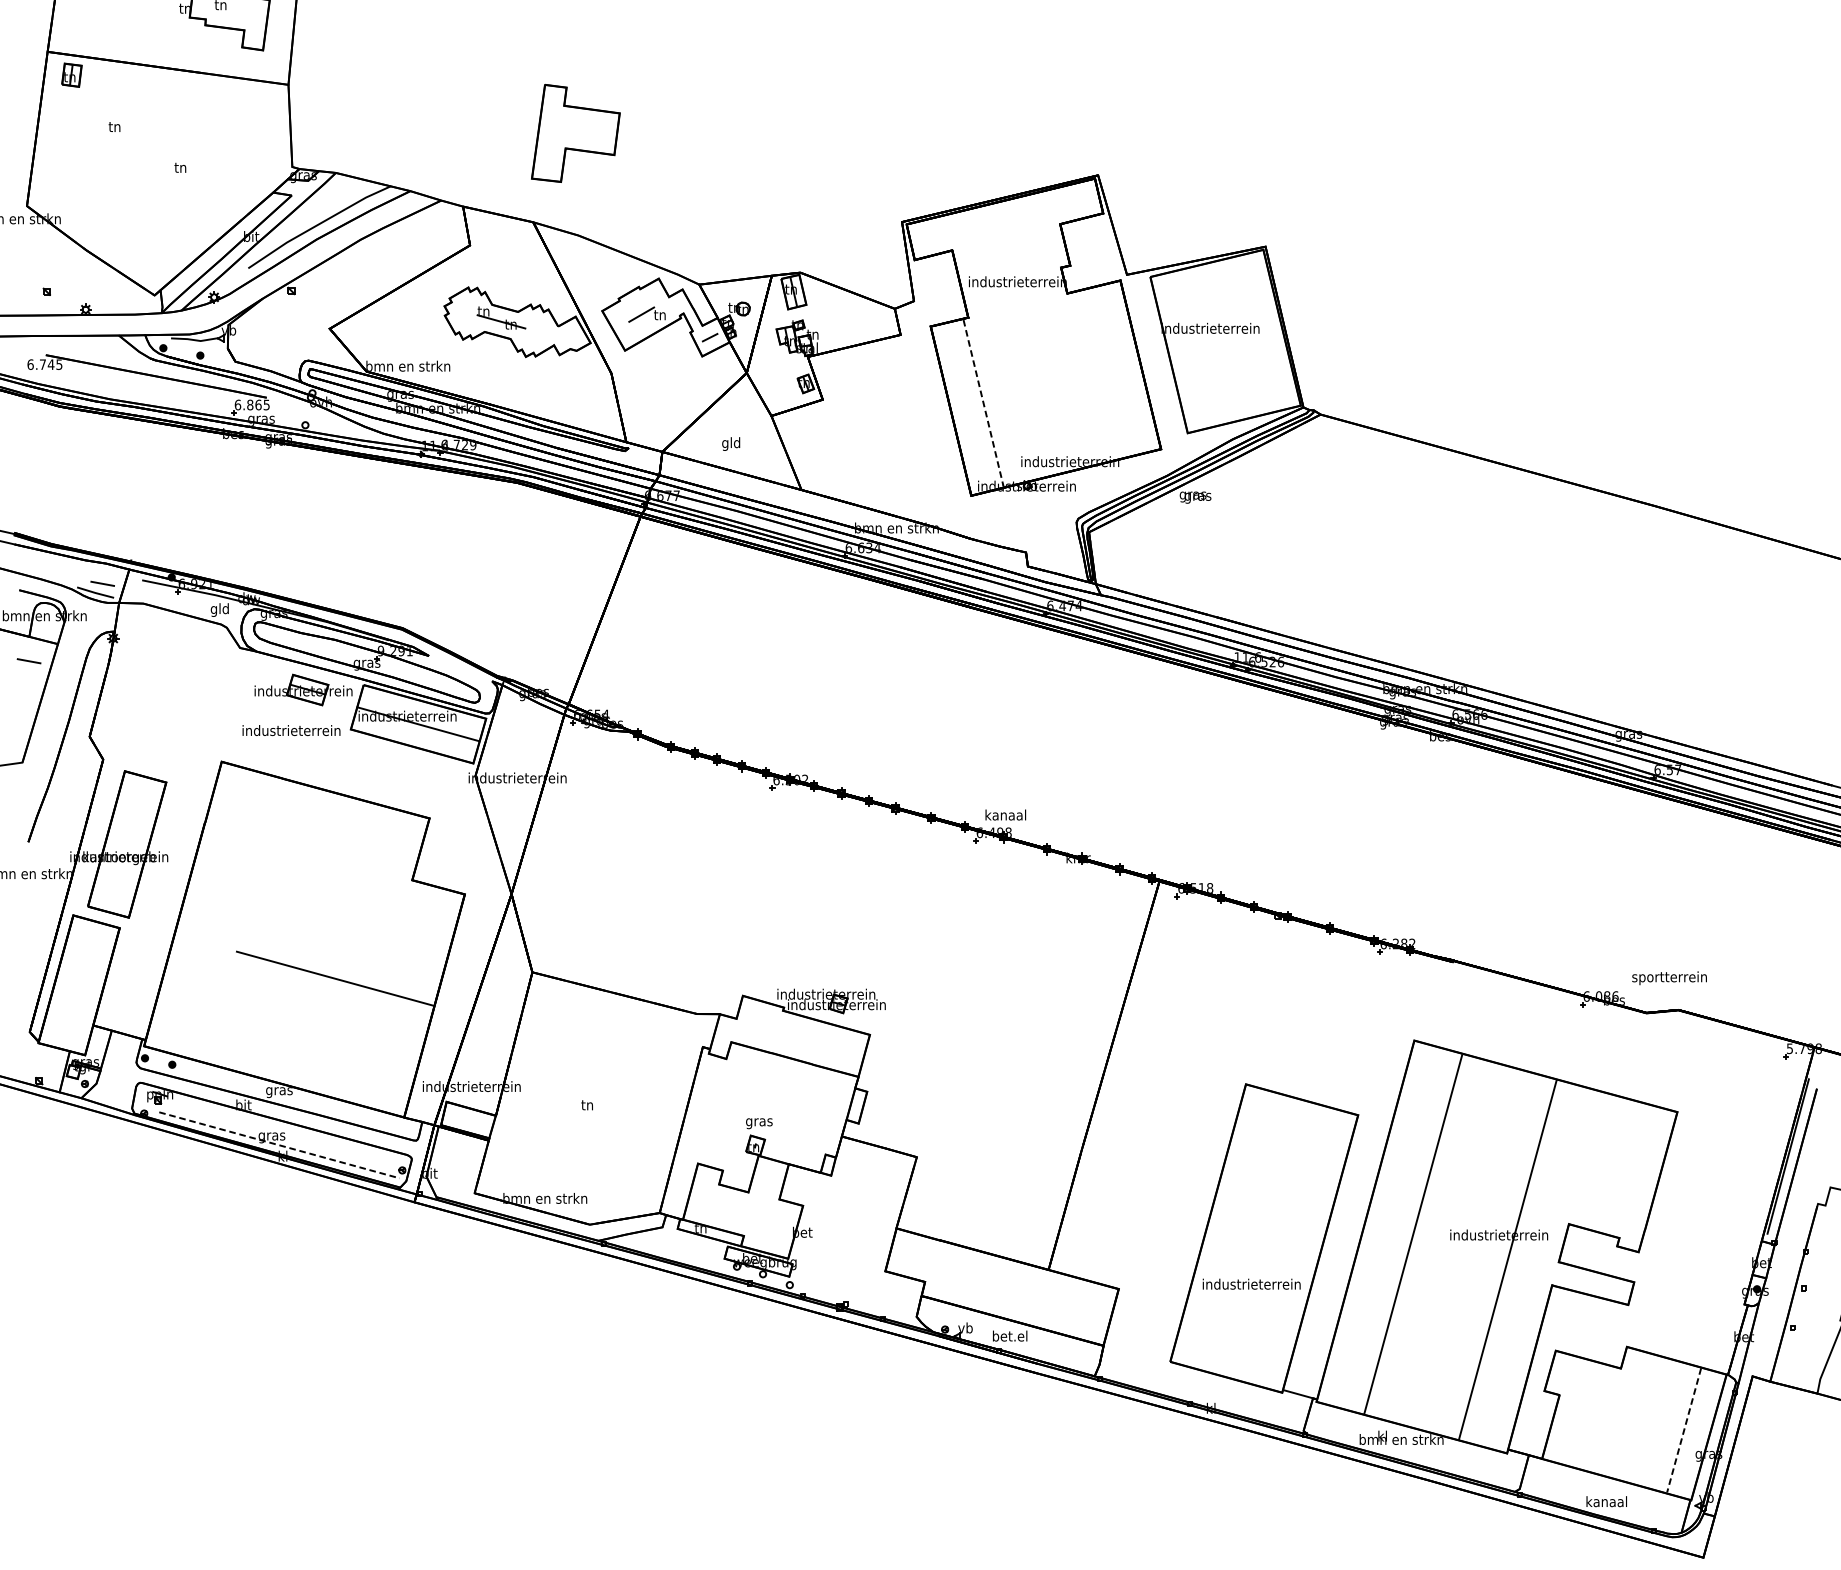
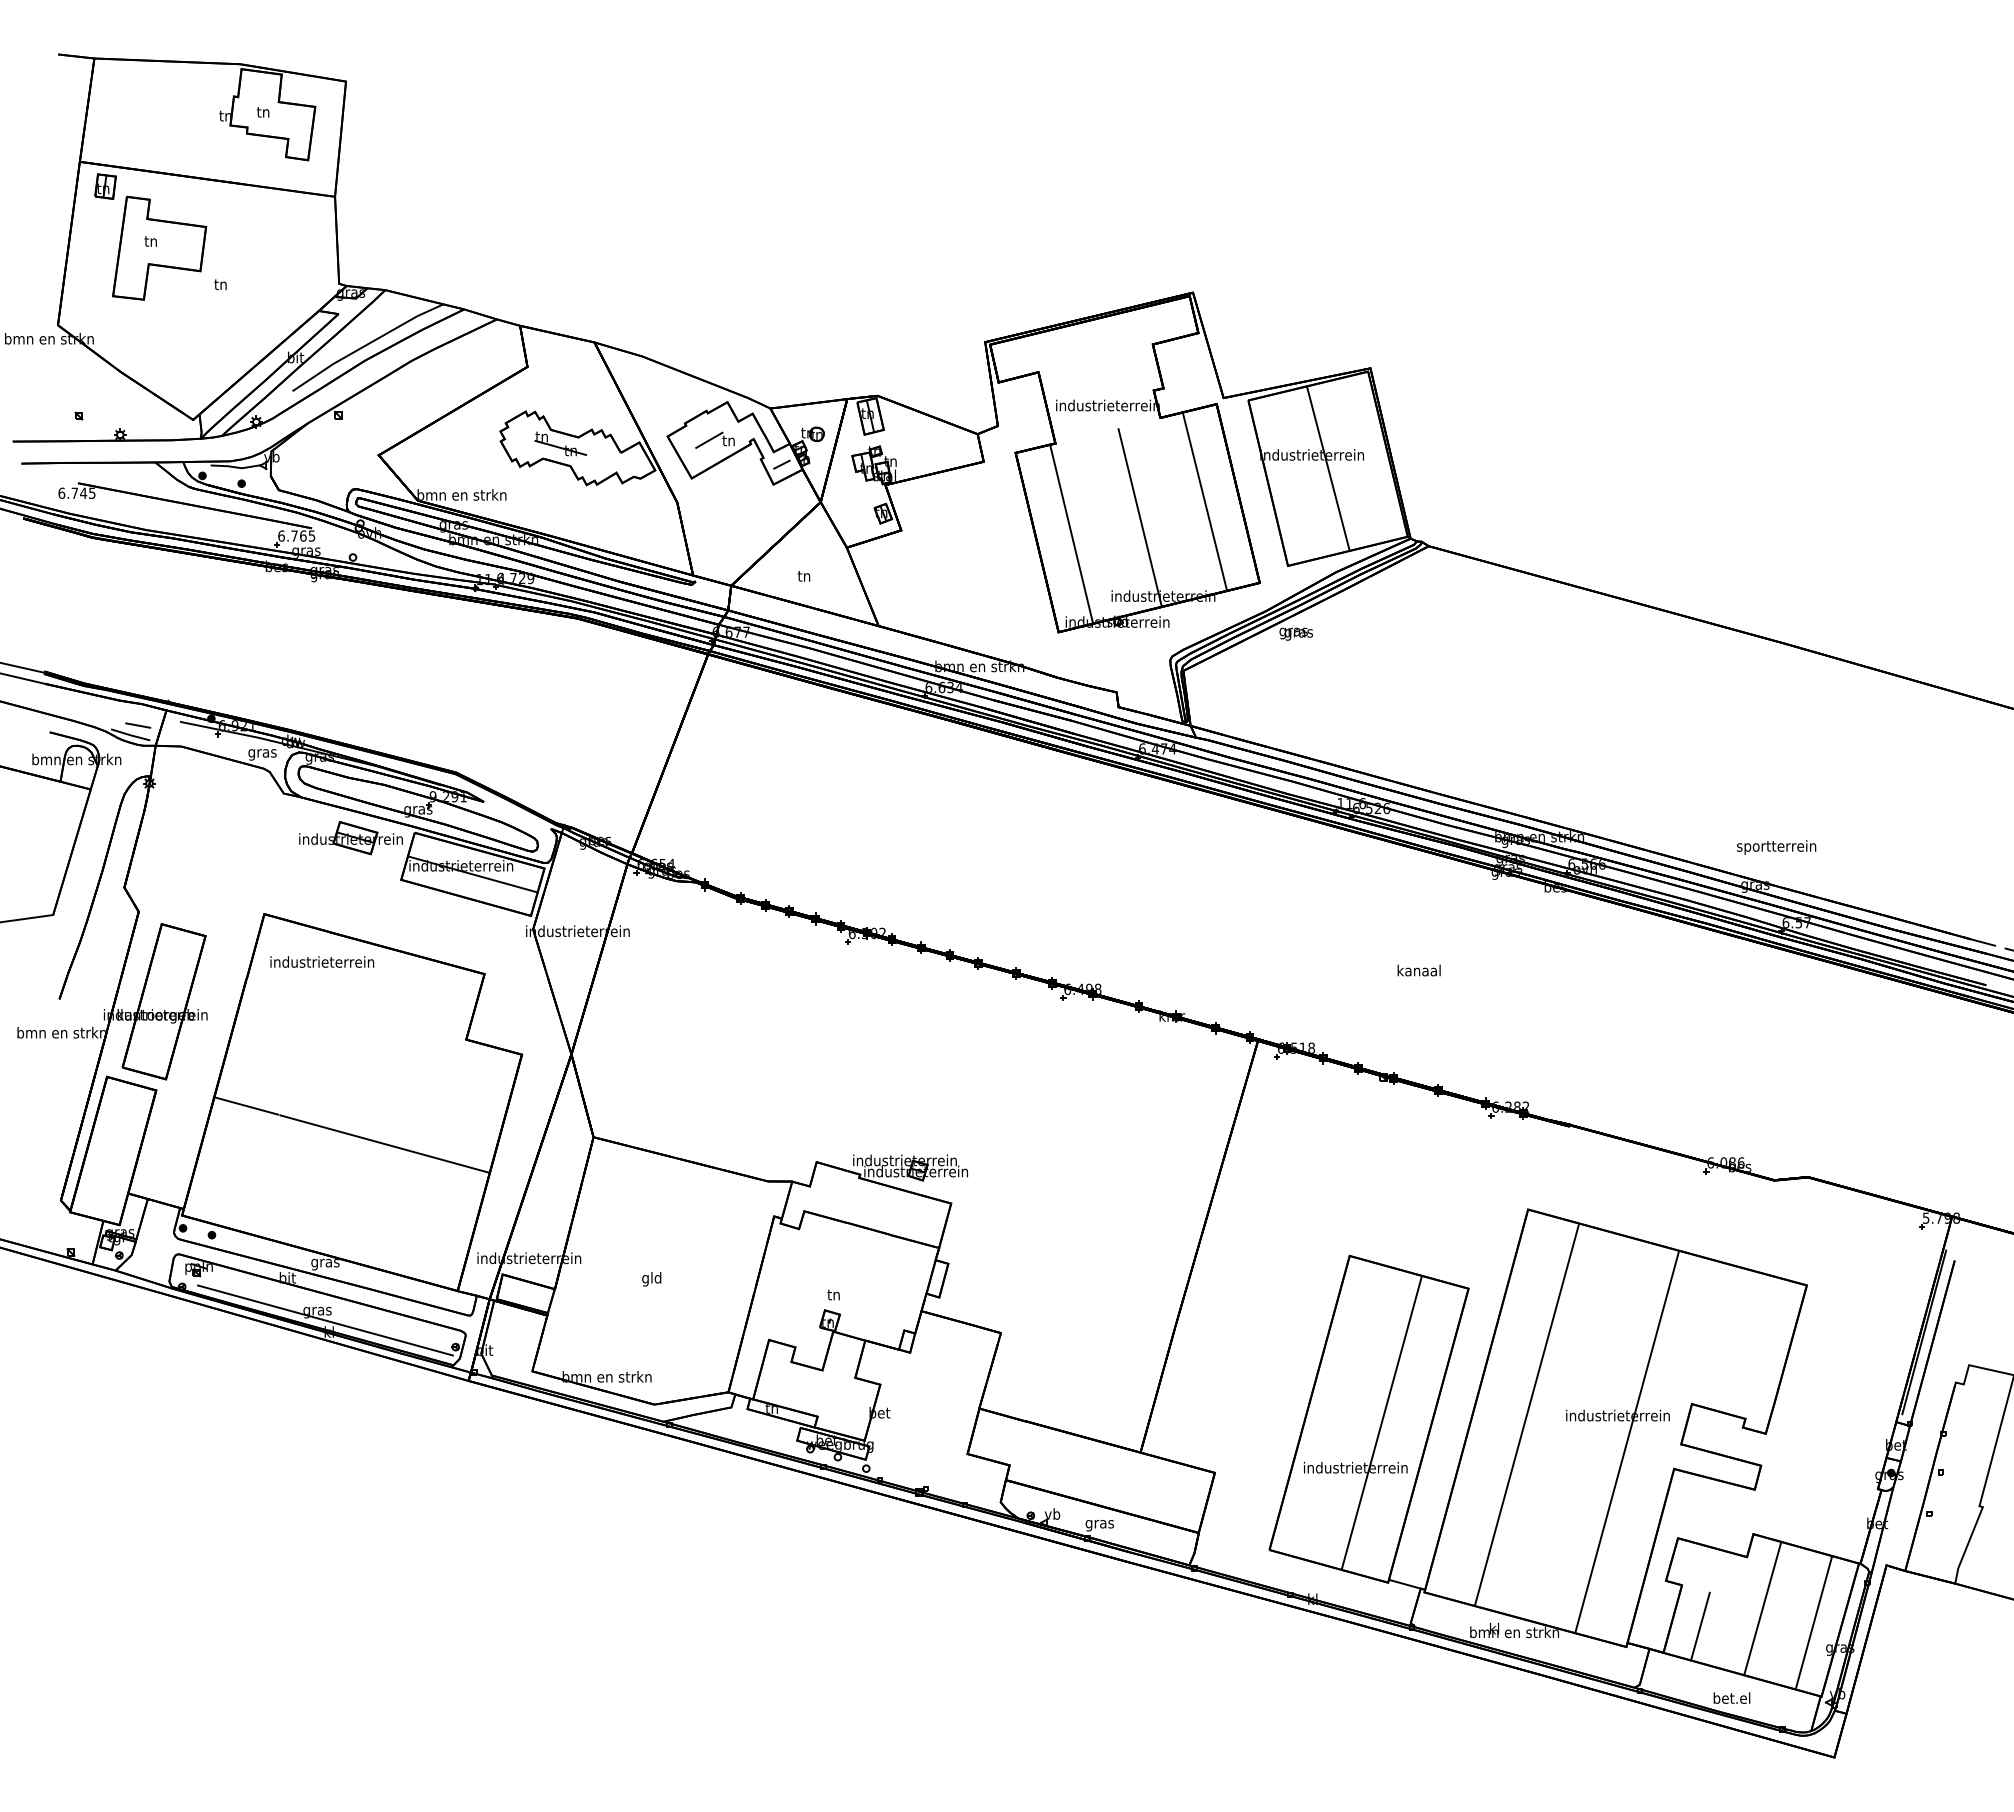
part: (575, 132) -> (159, 247), moved
line: (1225, 341) -> (1328, 468), added
line: (1108, 372) -> (1204, 501), added
line: (1047, 387) -> (1139, 517), added
line: (983, 403) -> (1071, 534), dashed -> solid
text: (250, 404) -> (294, 535), 6.865 -> 6.765
text: (730, 444) -> (803, 577), gld -> tn
text: (220, 610) -> (262, 753), gld -> gras
line: (29, 661) -> (60, 807), removed
text: (291, 730) -> (322, 961), moved
text: (1005, 814) -> (1418, 970), moved
line: (204, 942) -> (246, 1105), added
text: (1669, 978) -> (1776, 847), moved
text: (587, 1105) -> (651, 1278), tn -> gld
text: (758, 1122) -> (833, 1296), gras -> tn
line: (279, 1145) -> (325, 1320), dashed -> solid
line: (1276, 1241) -> (1381, 1422), added
text: (1009, 1336) -> (1099, 1523), bet.el -> gras
line: (1635, 1416) -> (1762, 1607), added
line: (1683, 1431) -> (1813, 1623), dashed -> solid
line: (1577, 1433) -> (1700, 1625), added
text: (1606, 1501) -> (1731, 1697), kanaal -> bet.el

